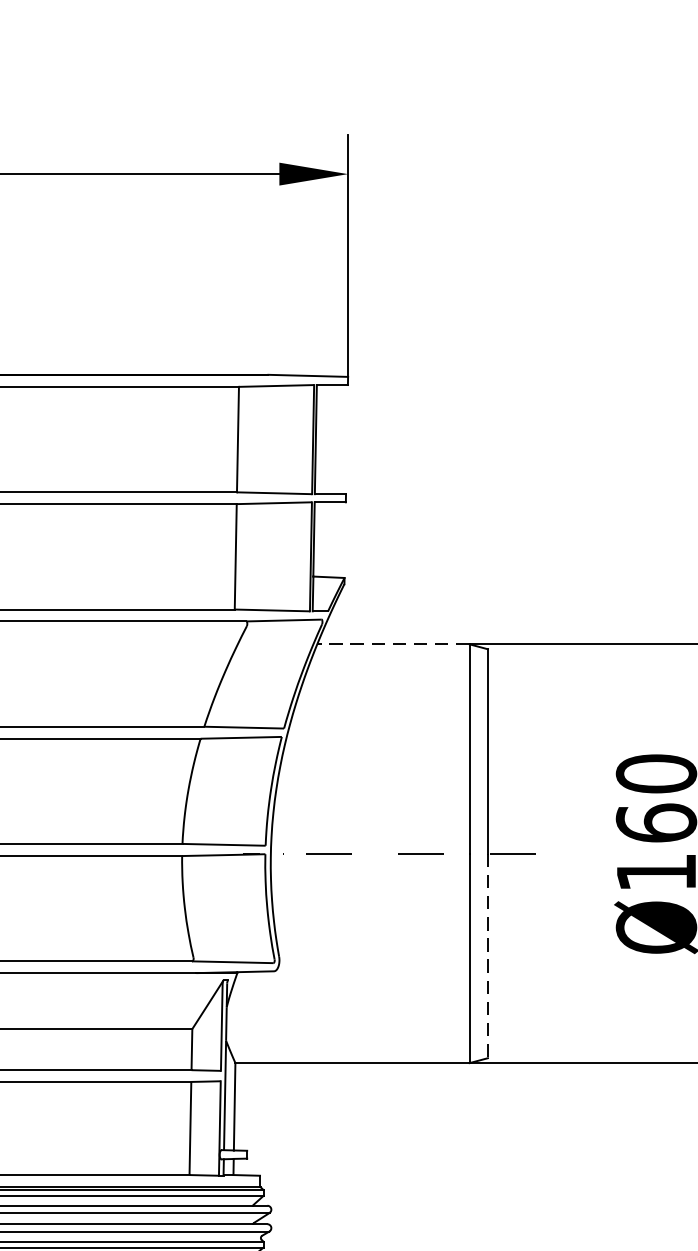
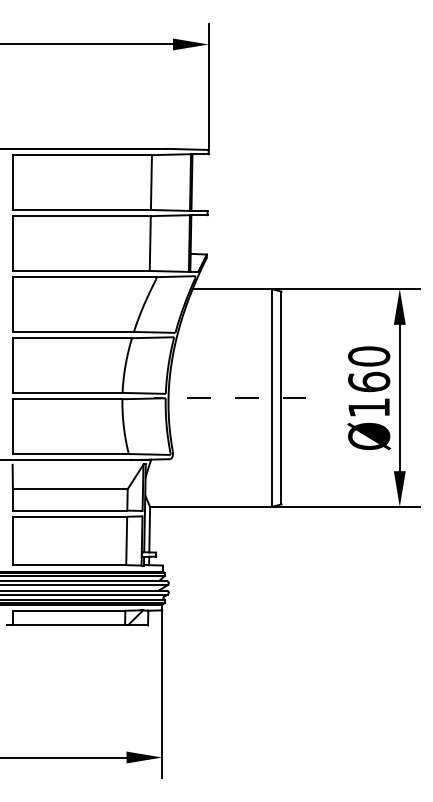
line: (393, 645) -> (232, 289), dashed -> solid
line: (487, 956) -> (281, 451), dashed -> solid

